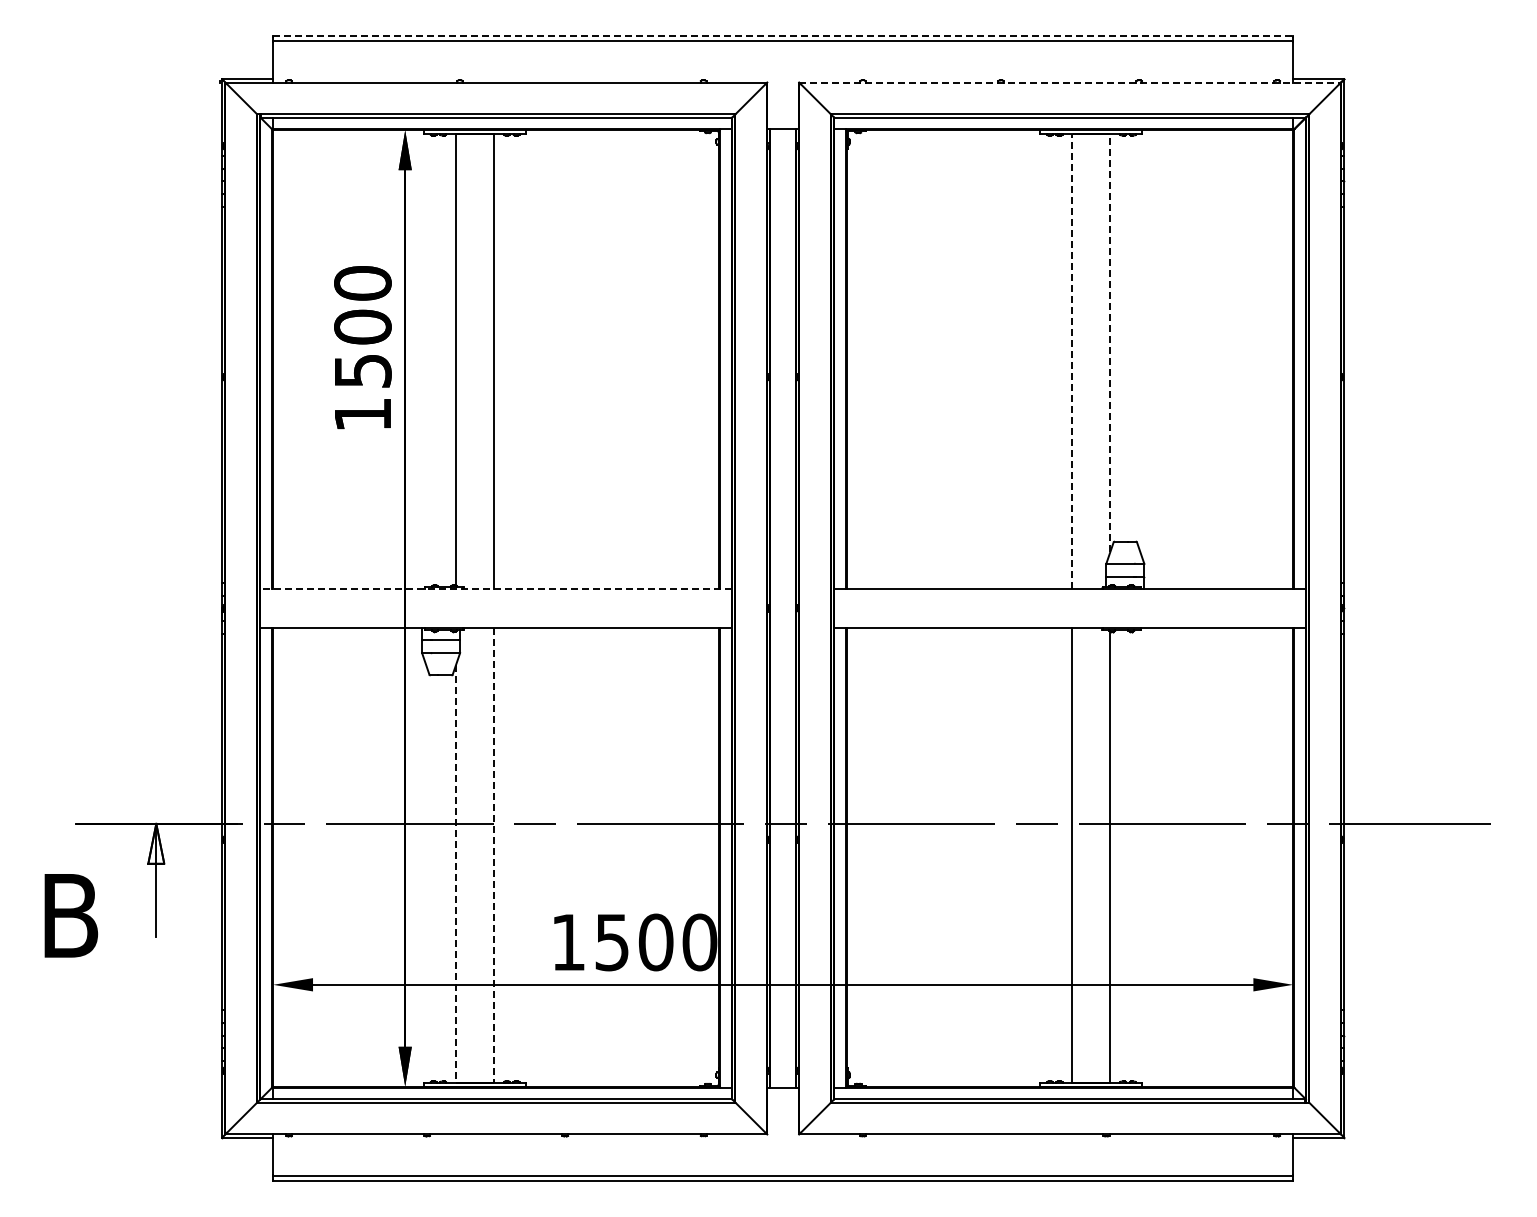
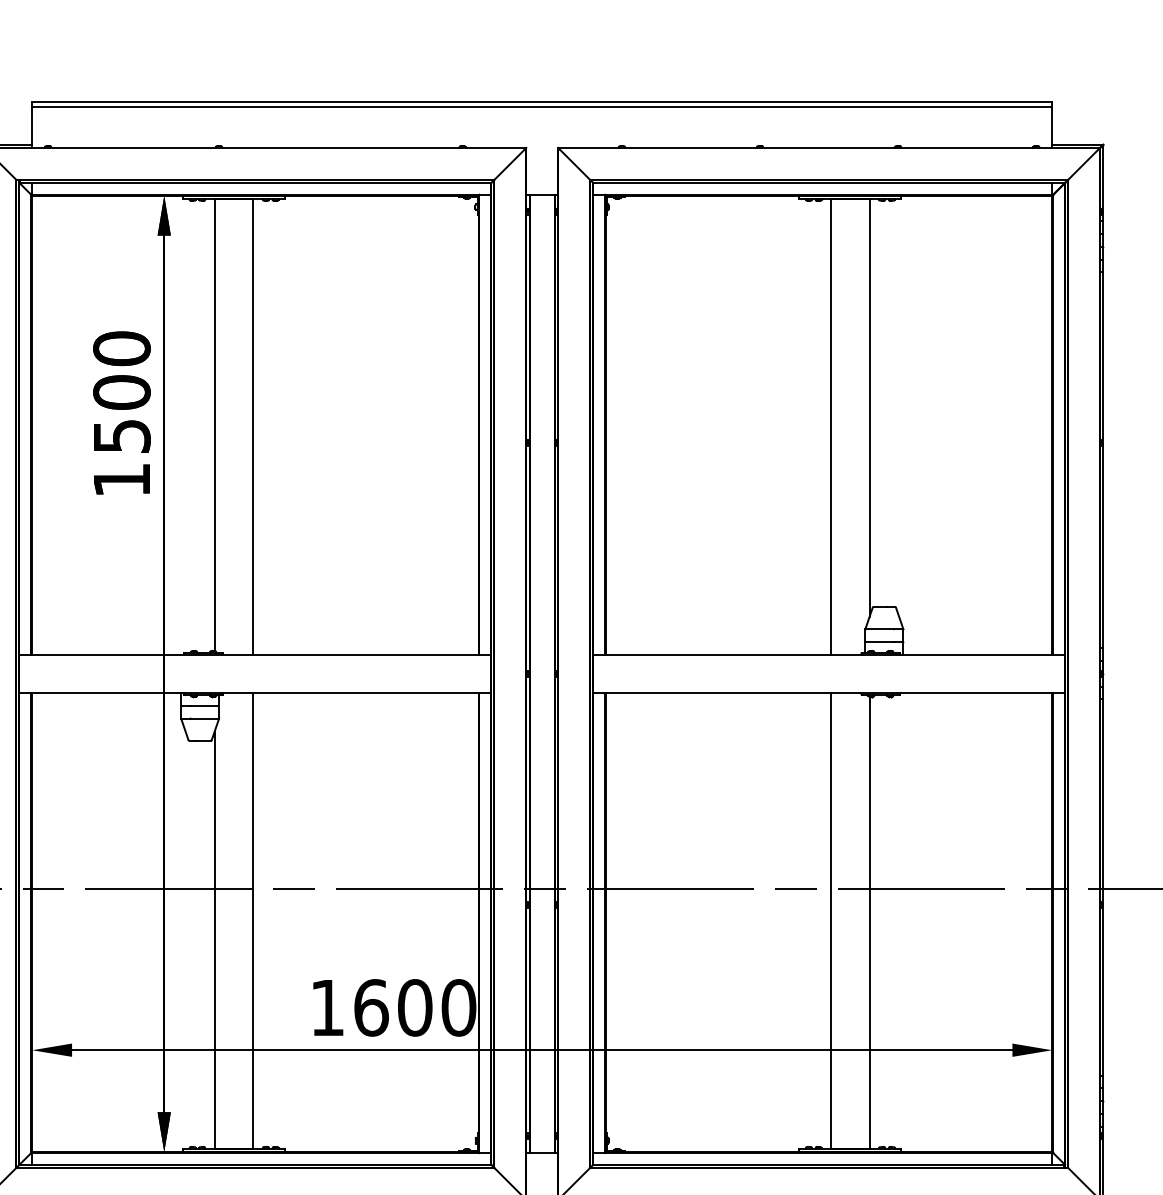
line: (783, 36) -> (542, 101), dashed -> solid
line: (1070, 82) -> (829, 147), dashed -> solid
line: (1110, 342) -> (869, 407), dashed -> solid
line: (1072, 361) -> (831, 426), dashed -> solid
line: (496, 589) -> (255, 654), dashed -> solid
line: (494, 855) -> (253, 920), dashed -> solid
line: (455, 874) -> (214, 939), dashed -> solid
text: (612, 942) -> (371, 1007), 1500 -> 1600

